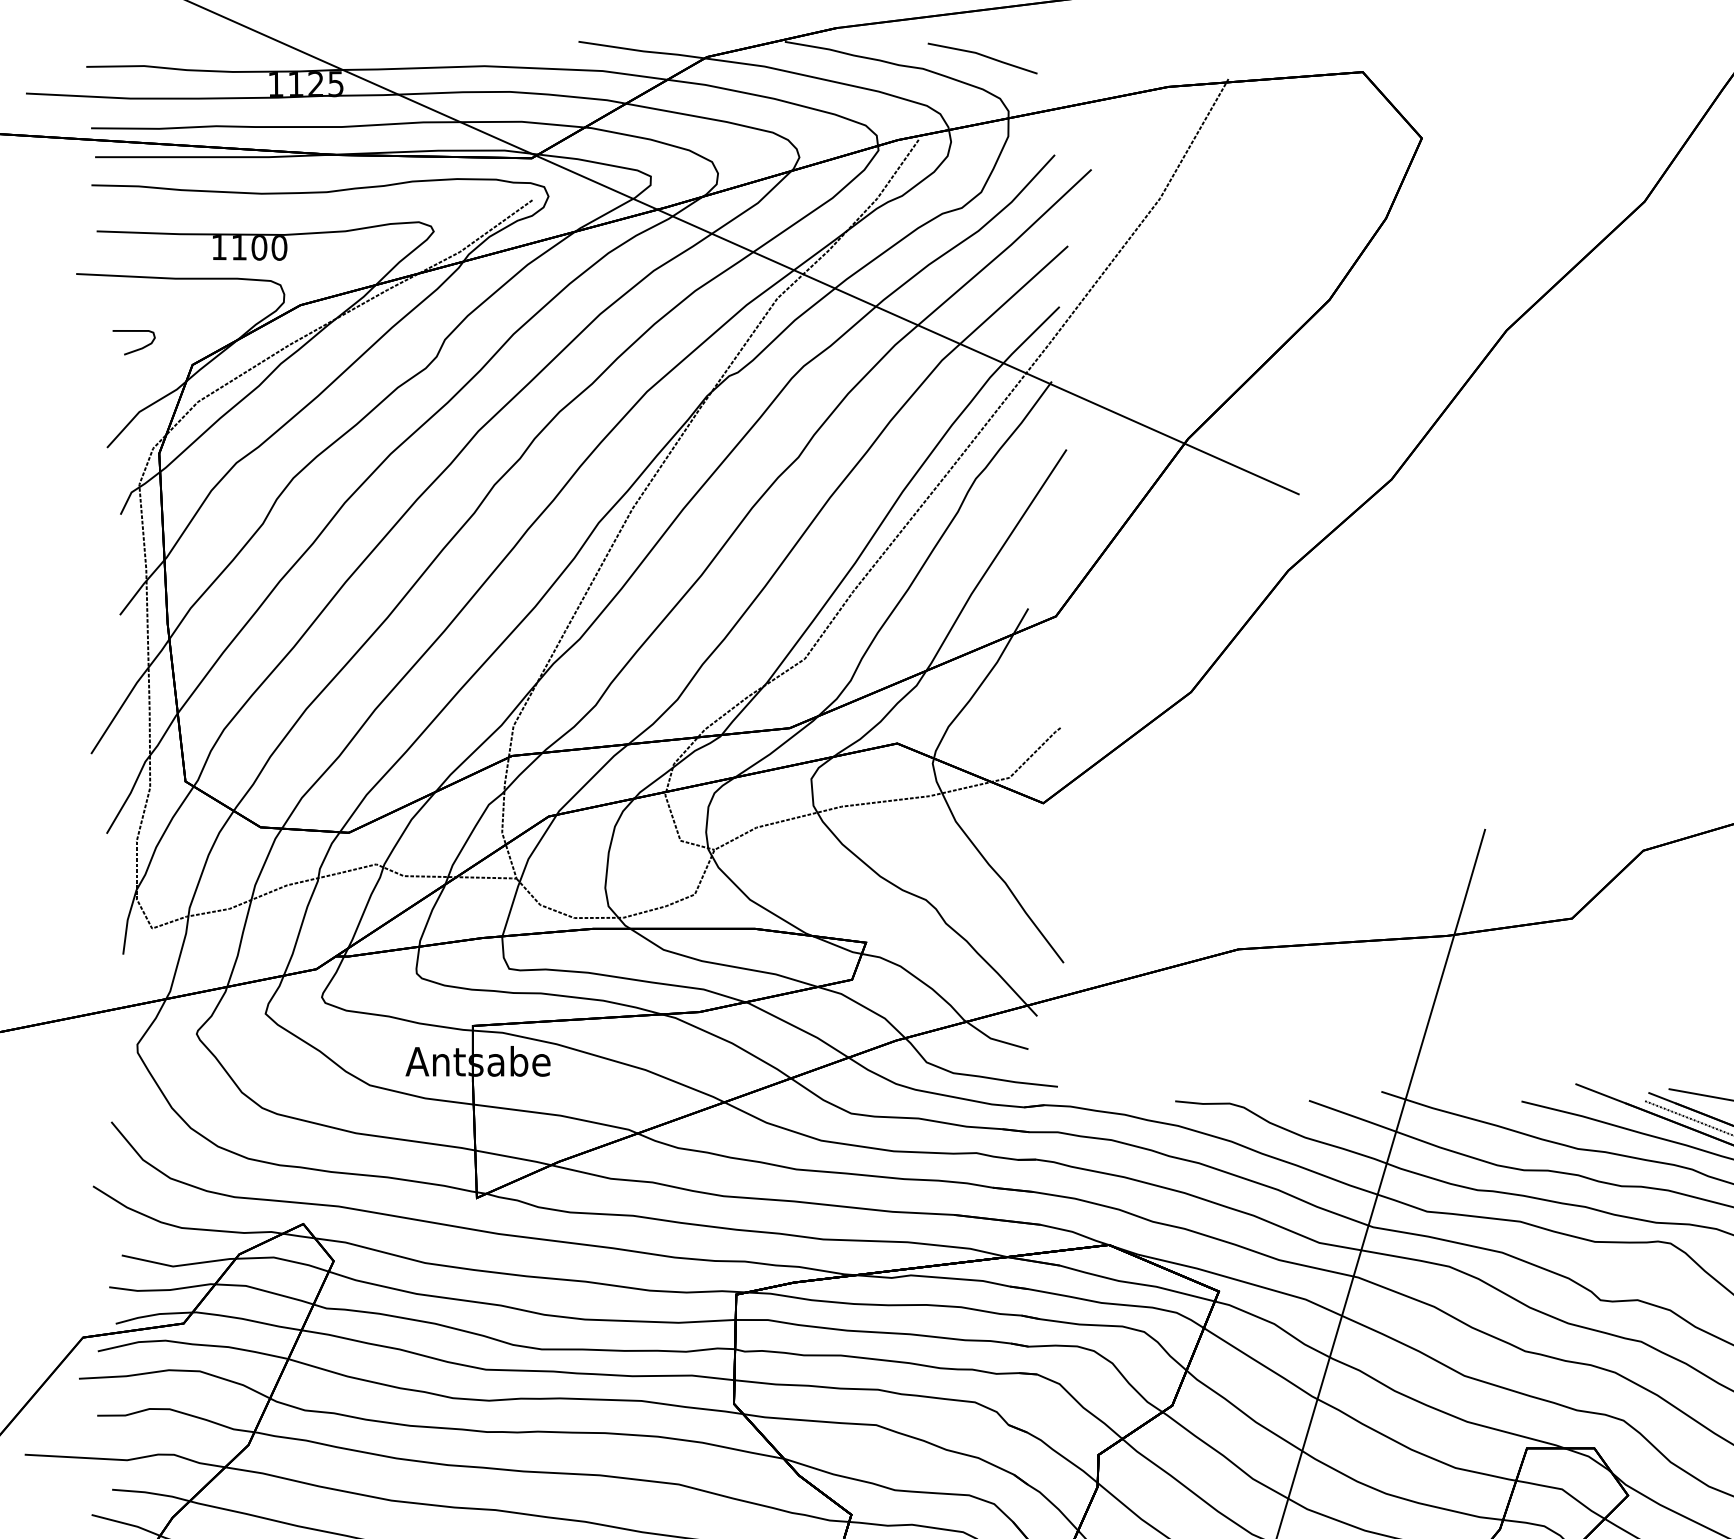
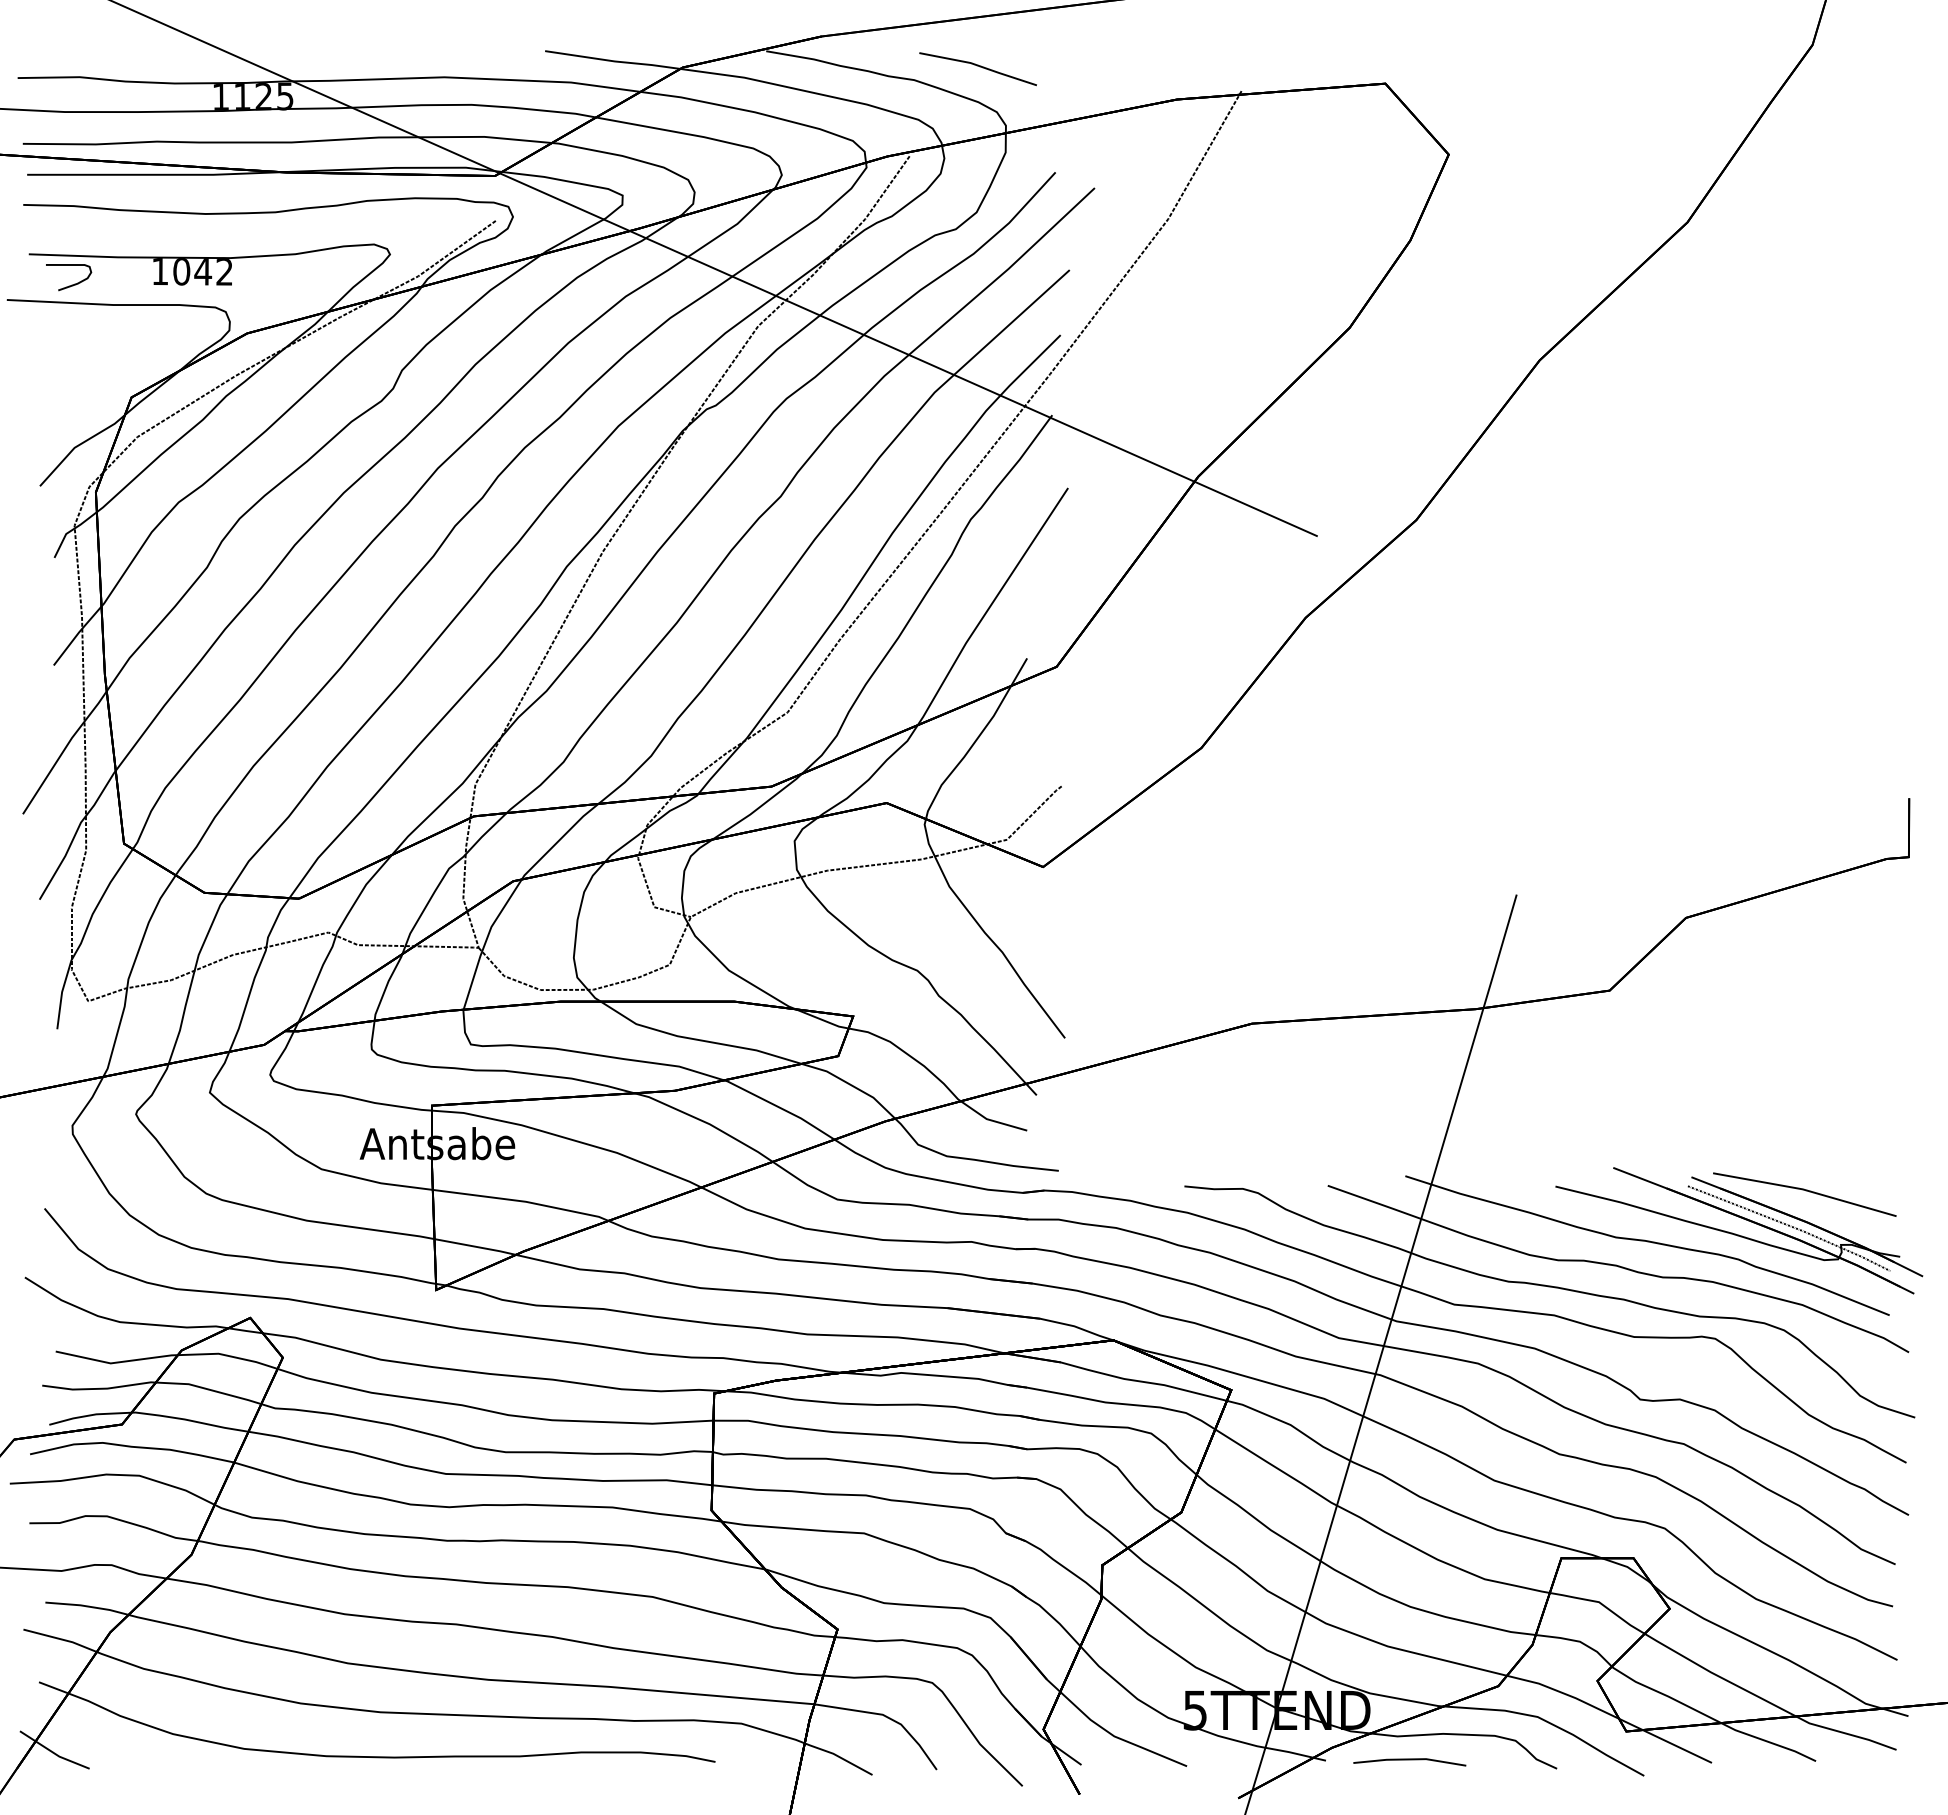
text: (259, 247) -> (203, 271), 1100 -> 1042
curve: (136, 349) -> (71, 284), moved

